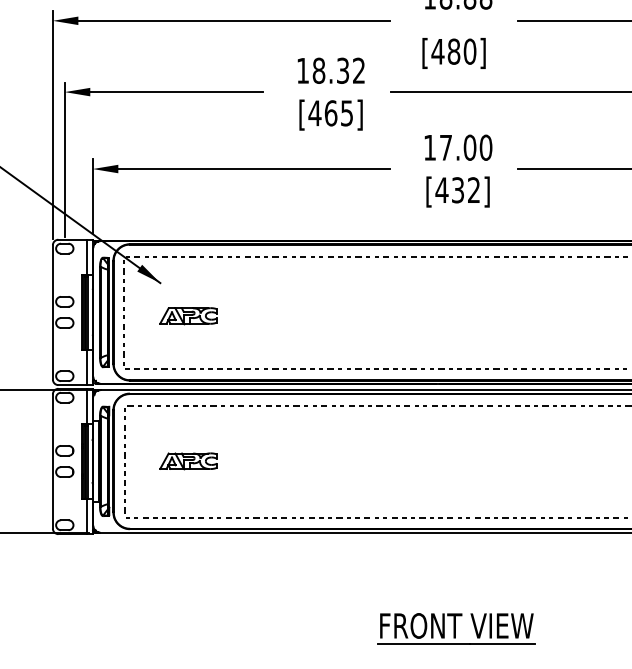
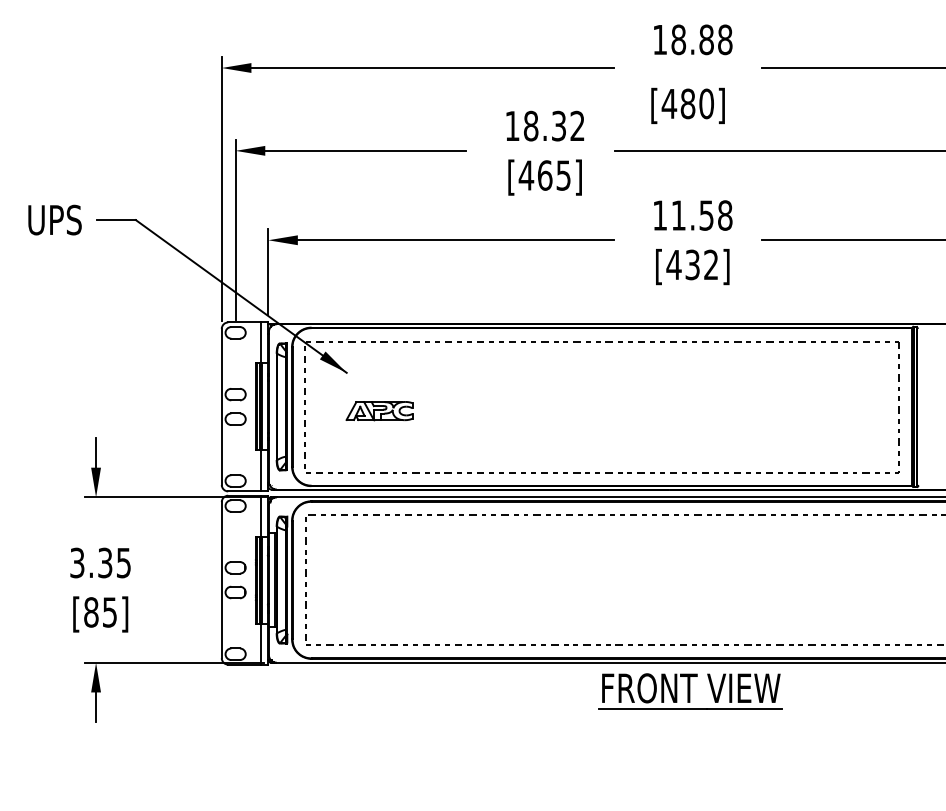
text: (465, 147) -> (701, 215), 17.00 -> 11.58
part: (188, 460) -> (379, 579), removed
part: (456, 628) -> (690, 691), moved

